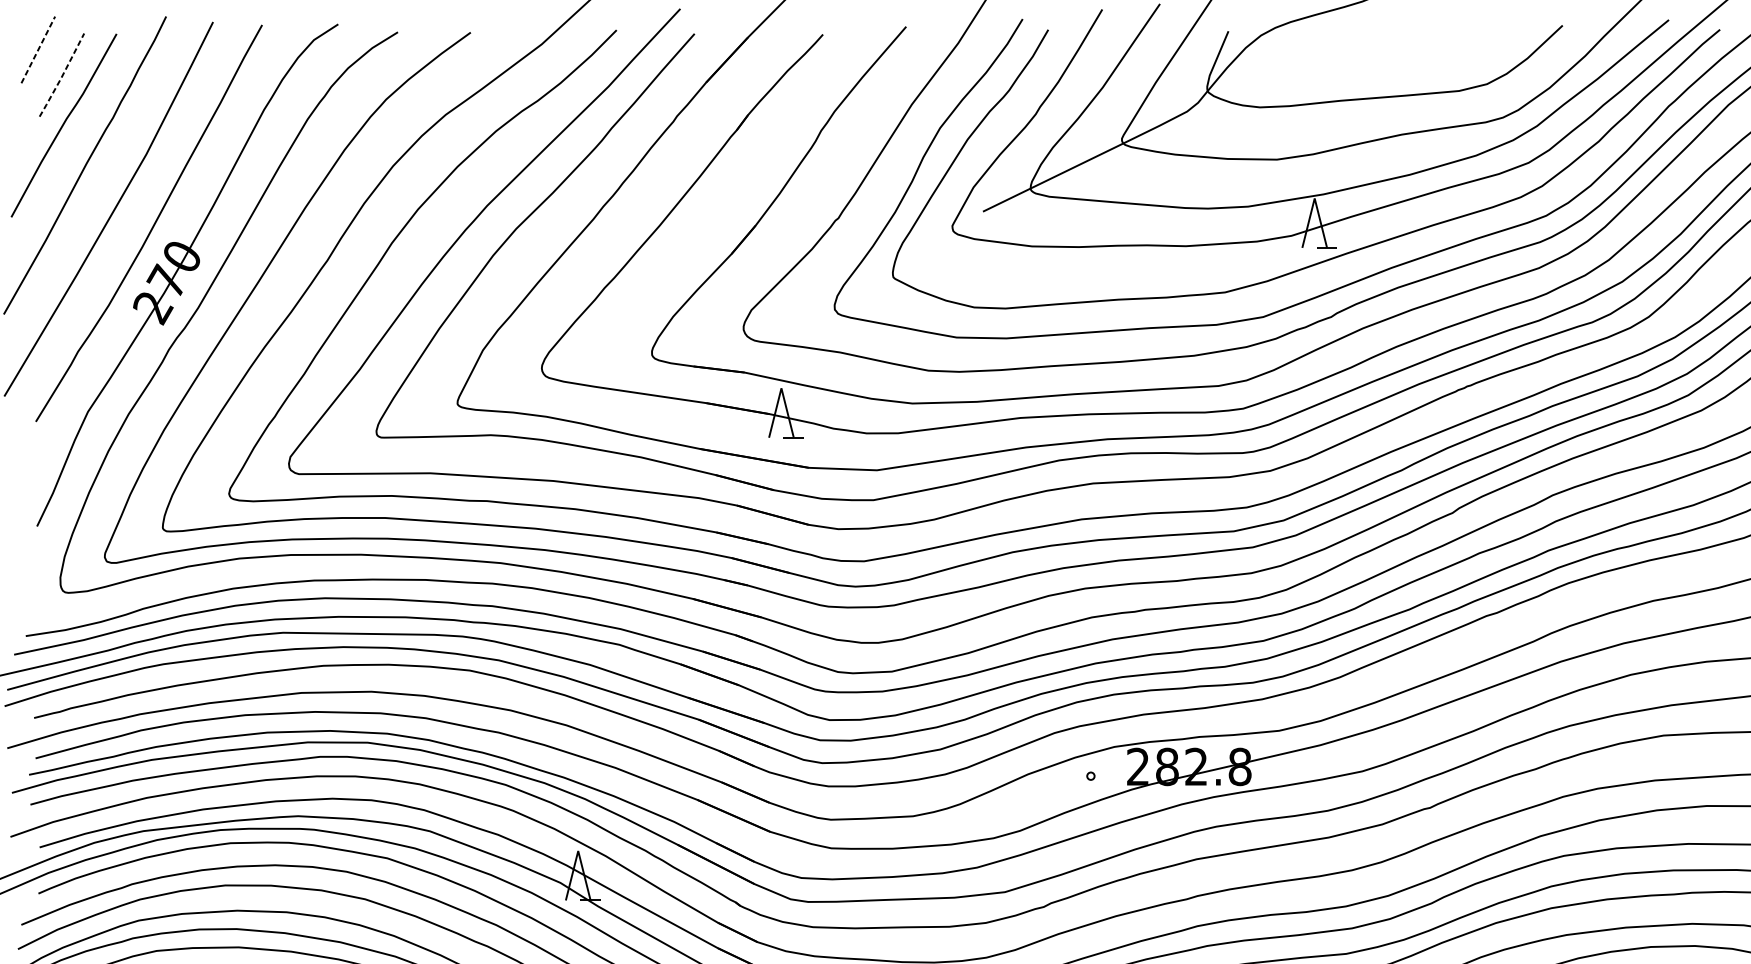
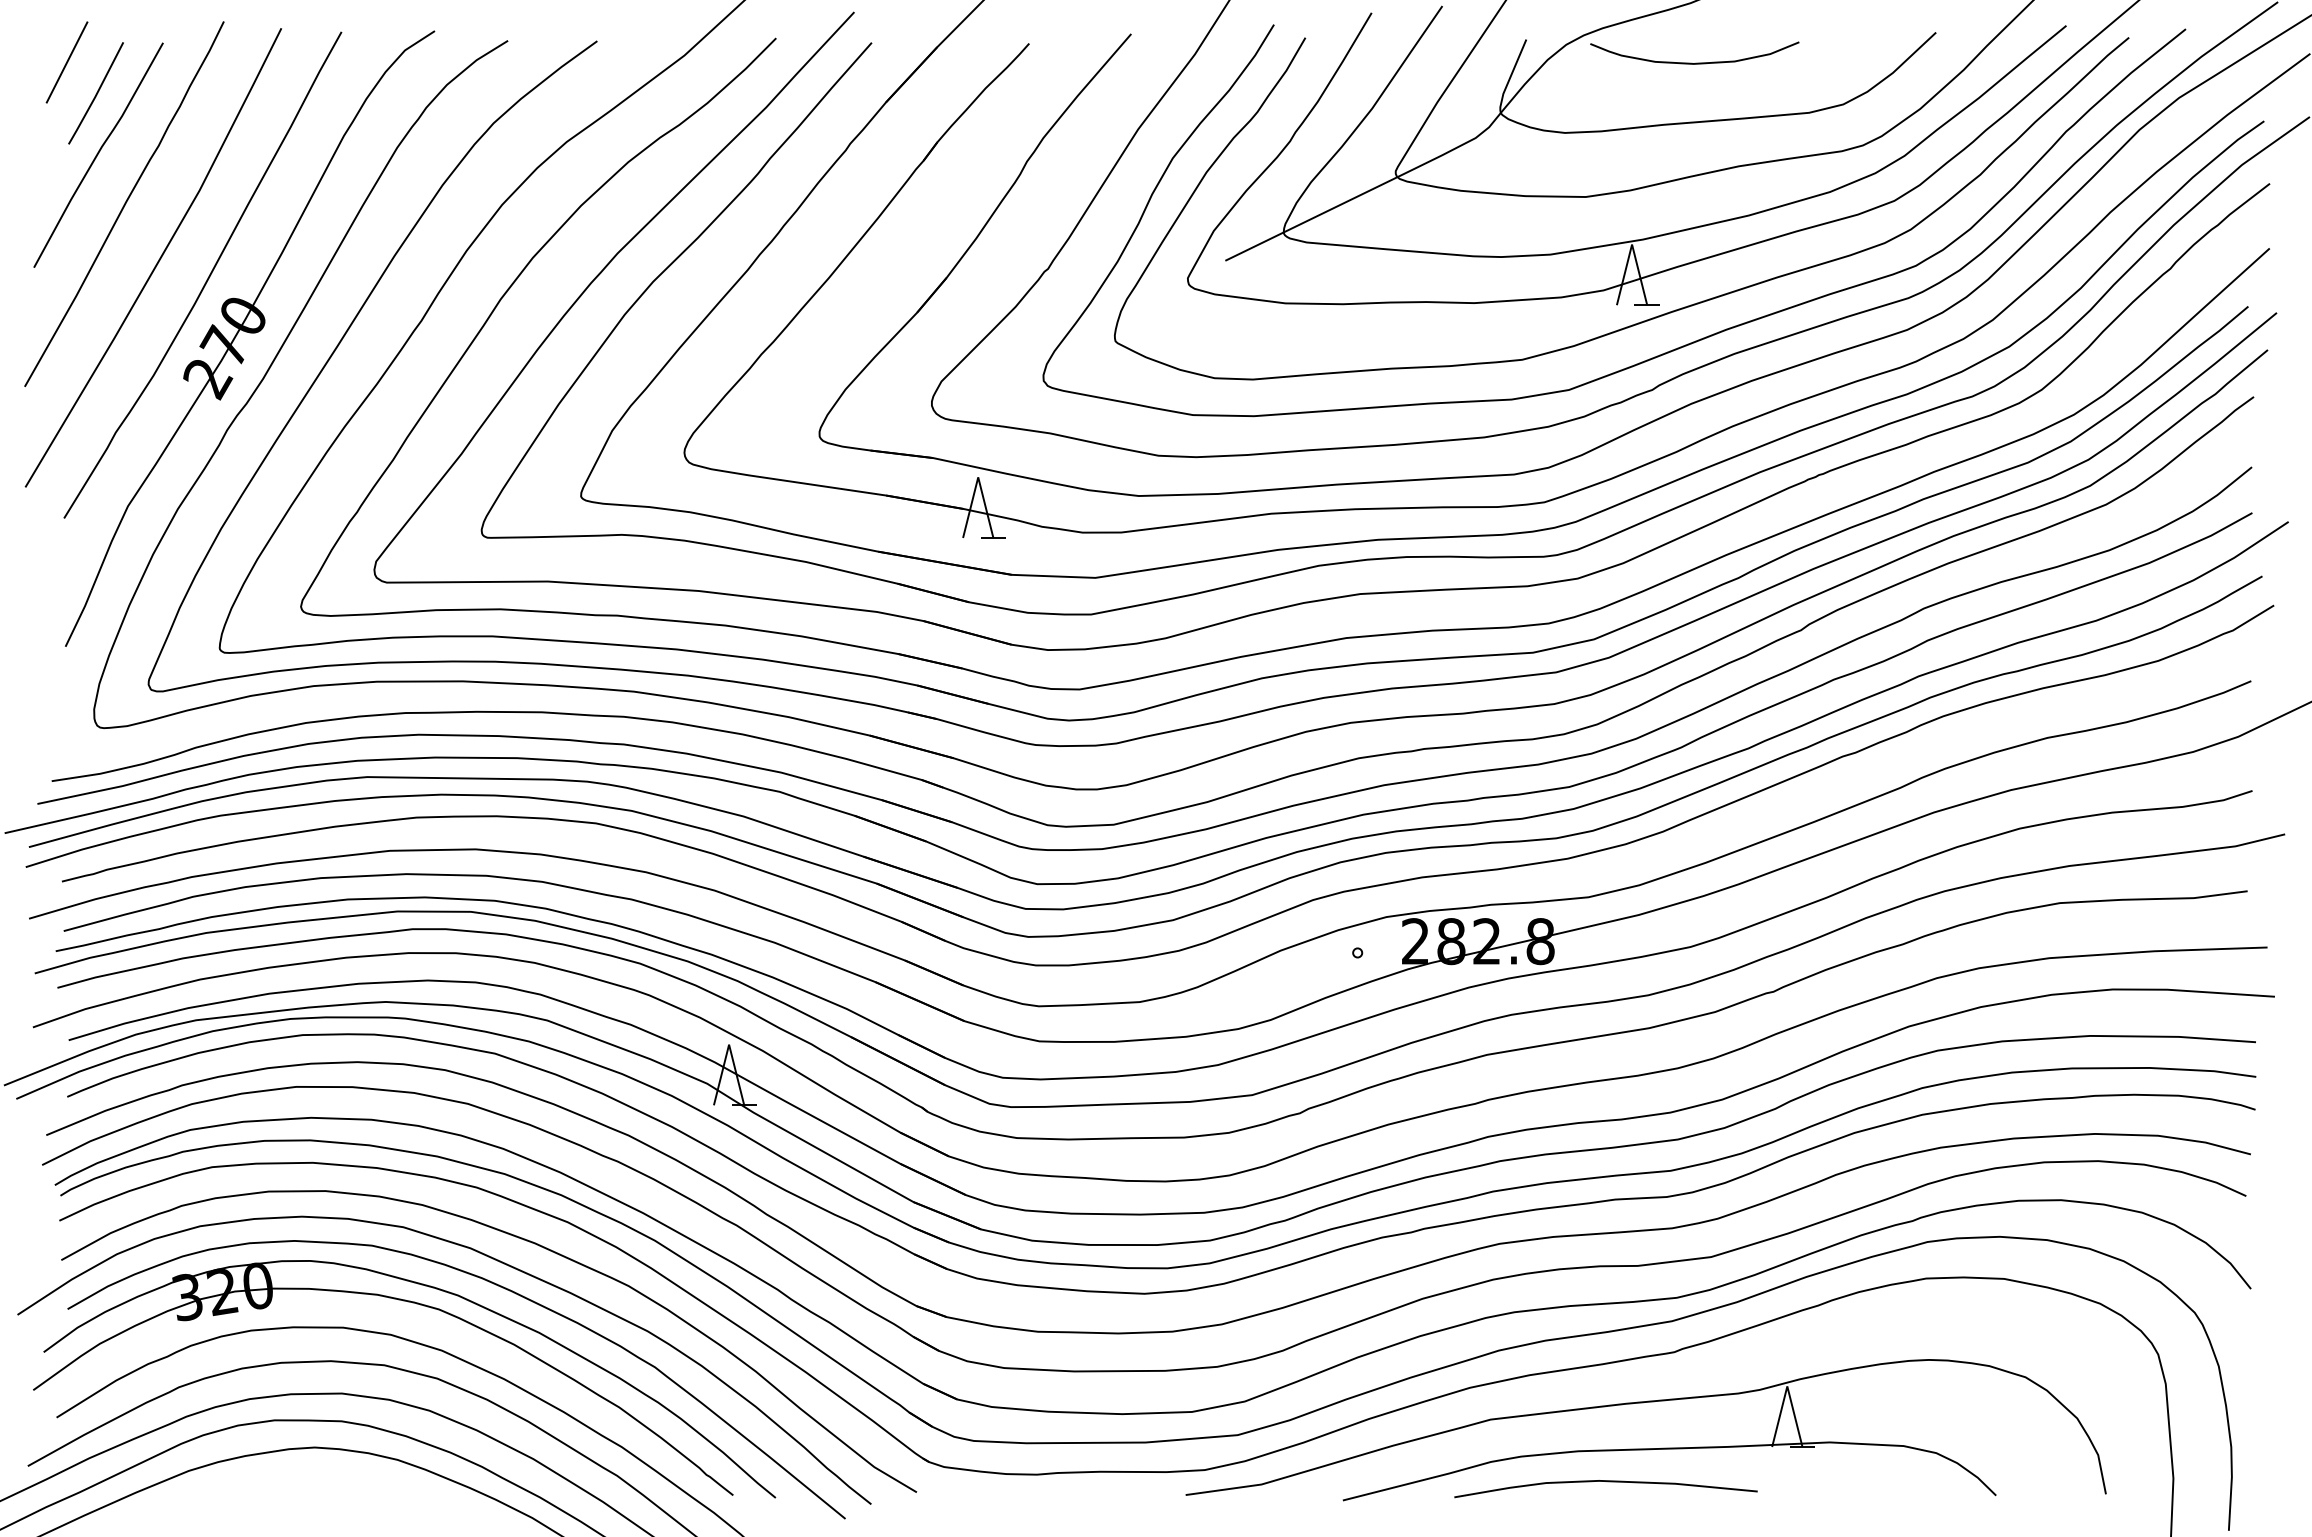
line: (38, 49) -> (67, 62), dashed -> solid
curve: (1366, 49) -> (1695, 62), added
line: (62, 76) -> (96, 94), dashed -> solid

